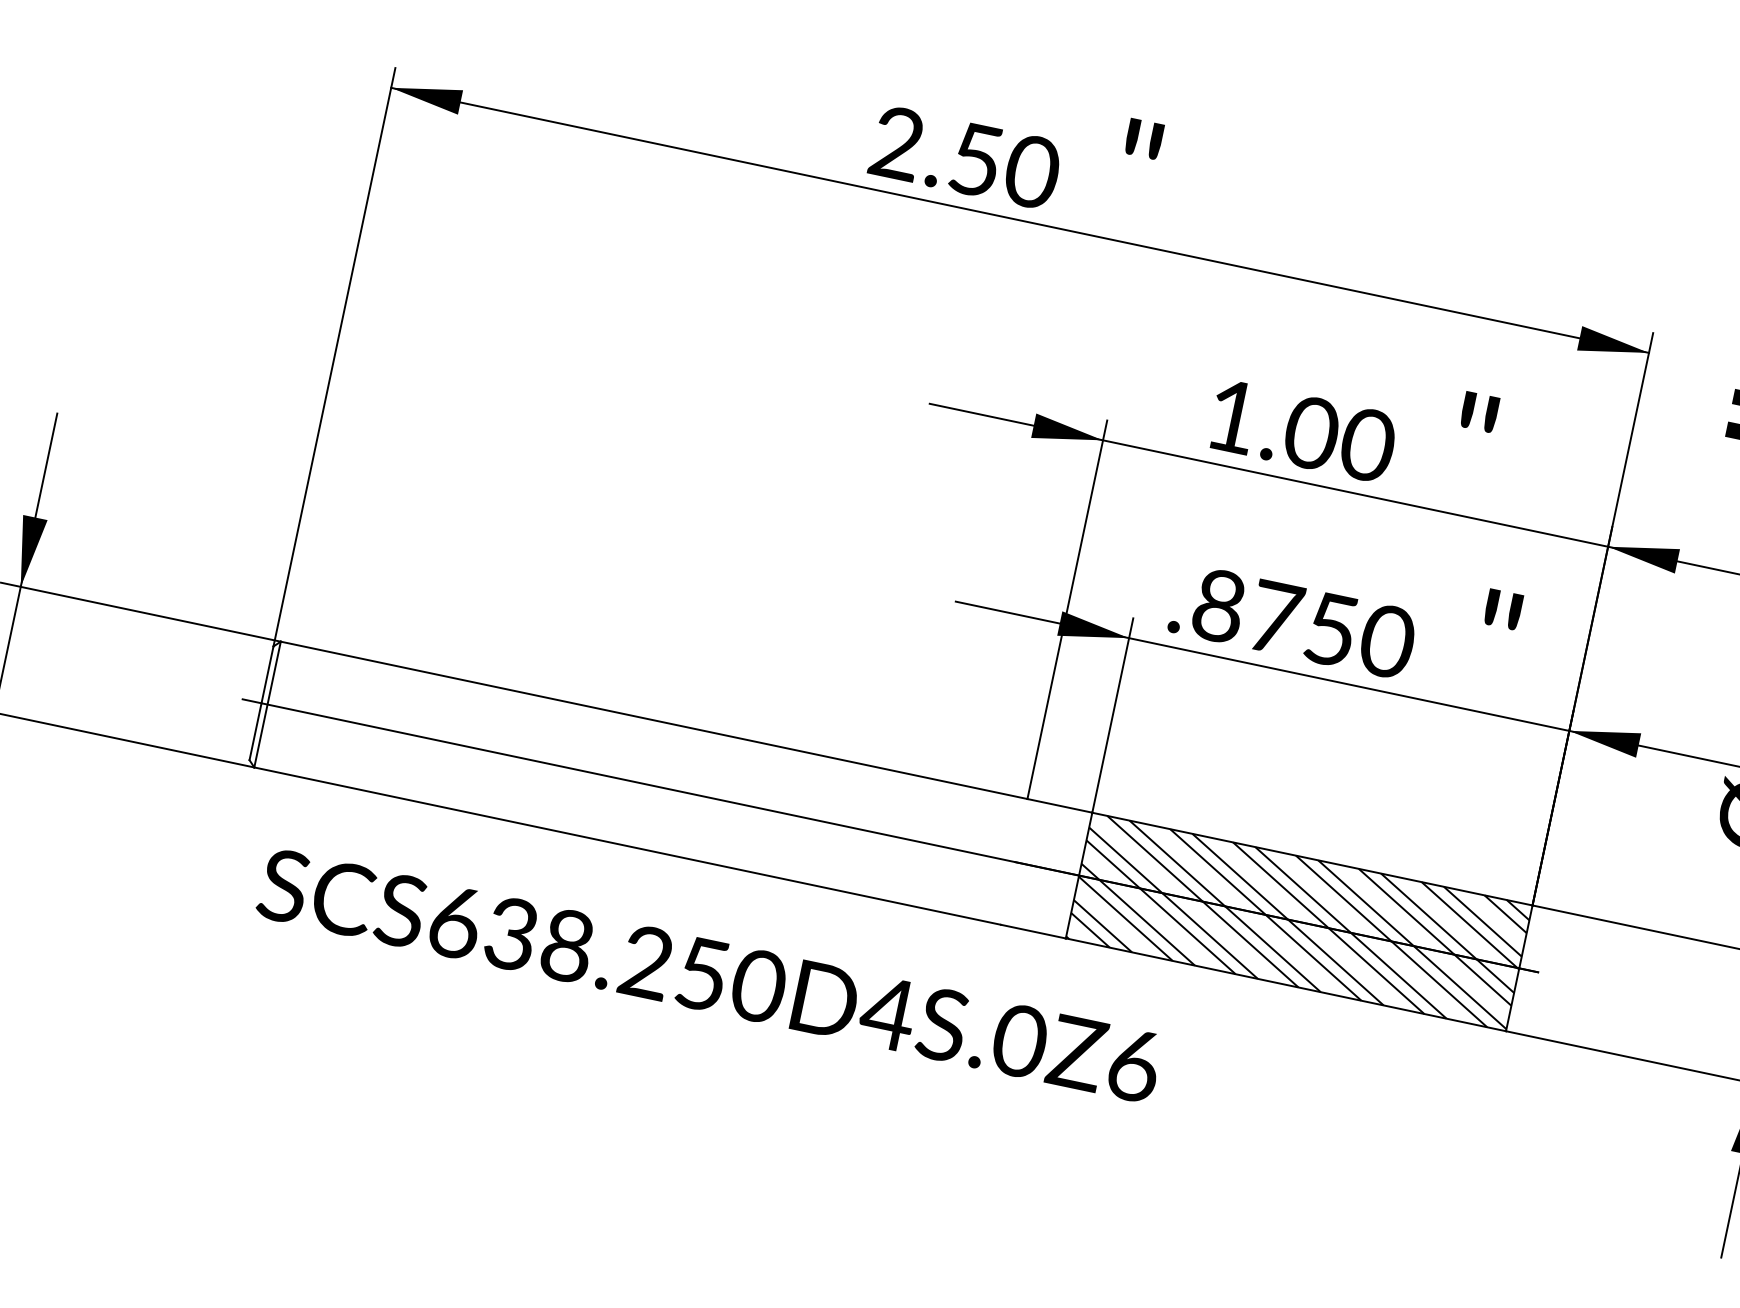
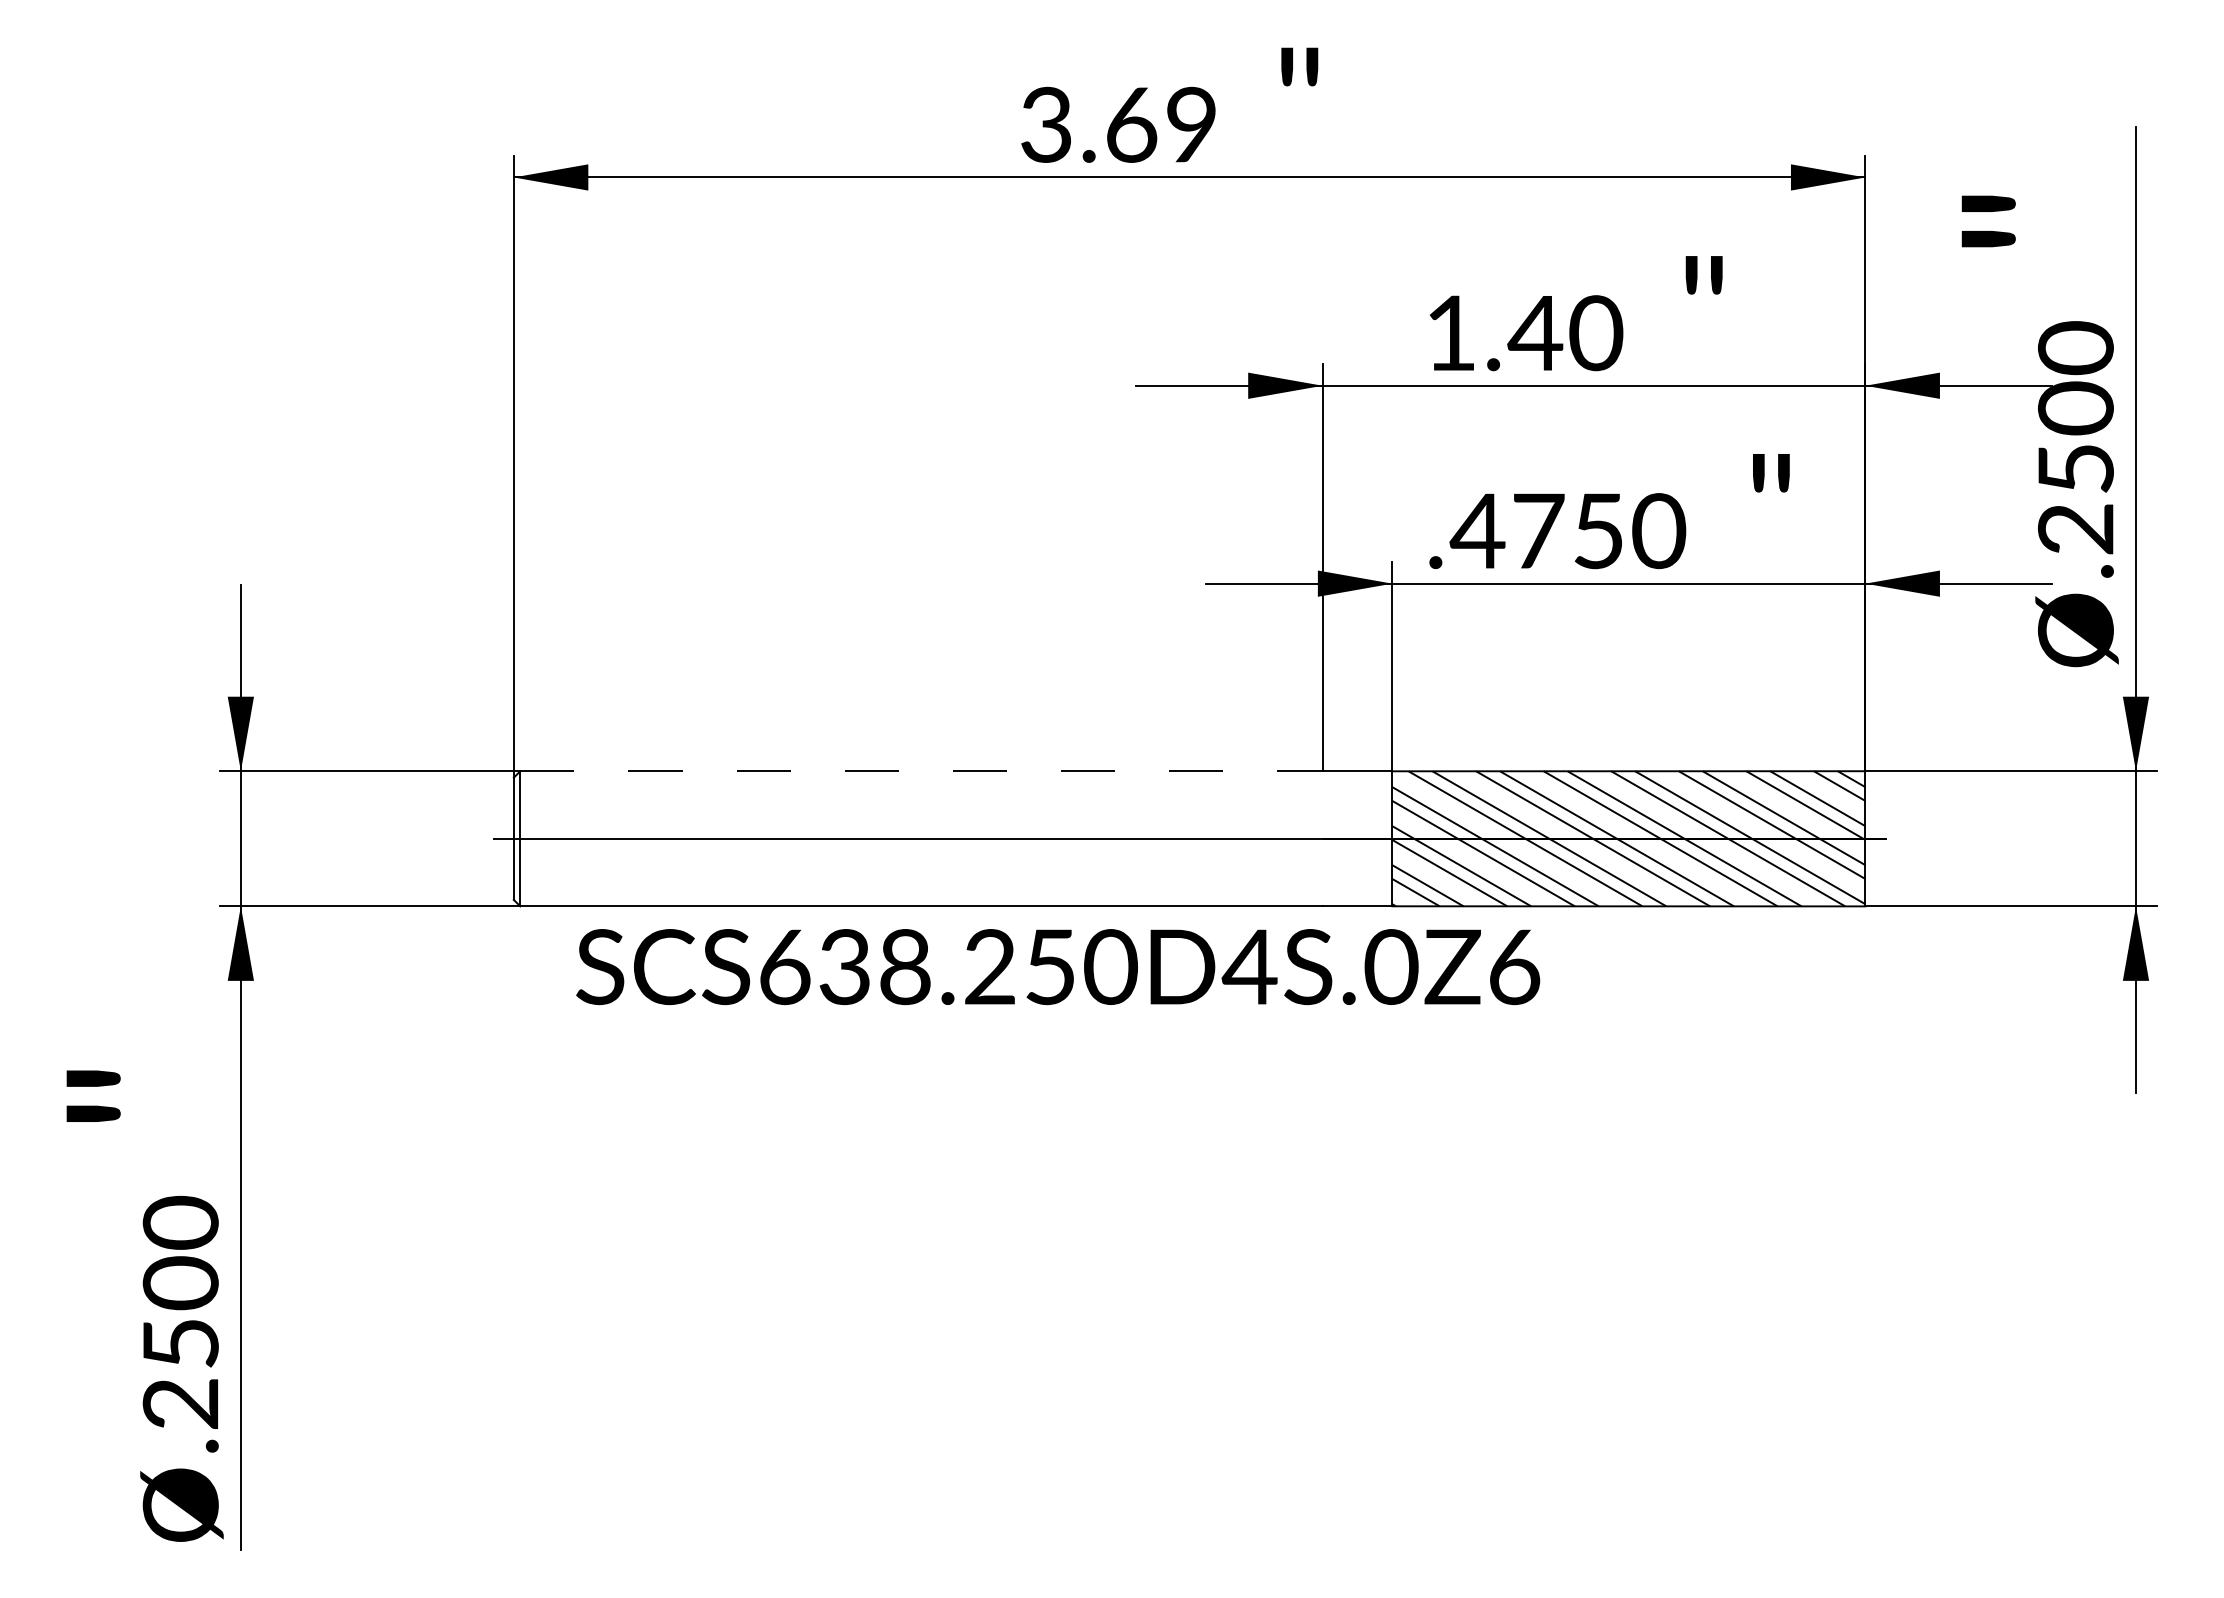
text: (965, 157) -> (1119, 124), 2.50 -> 3.69
text: (1311, 433) -> (1535, 333), 1.00 -> 1.40
text: (1218, 606) -> (1477, 531), .8750 -> .4750
line: (655, 720) -> (922, 771), solid -> dashed
text: (710, 976) -> (1058, 967), moved

